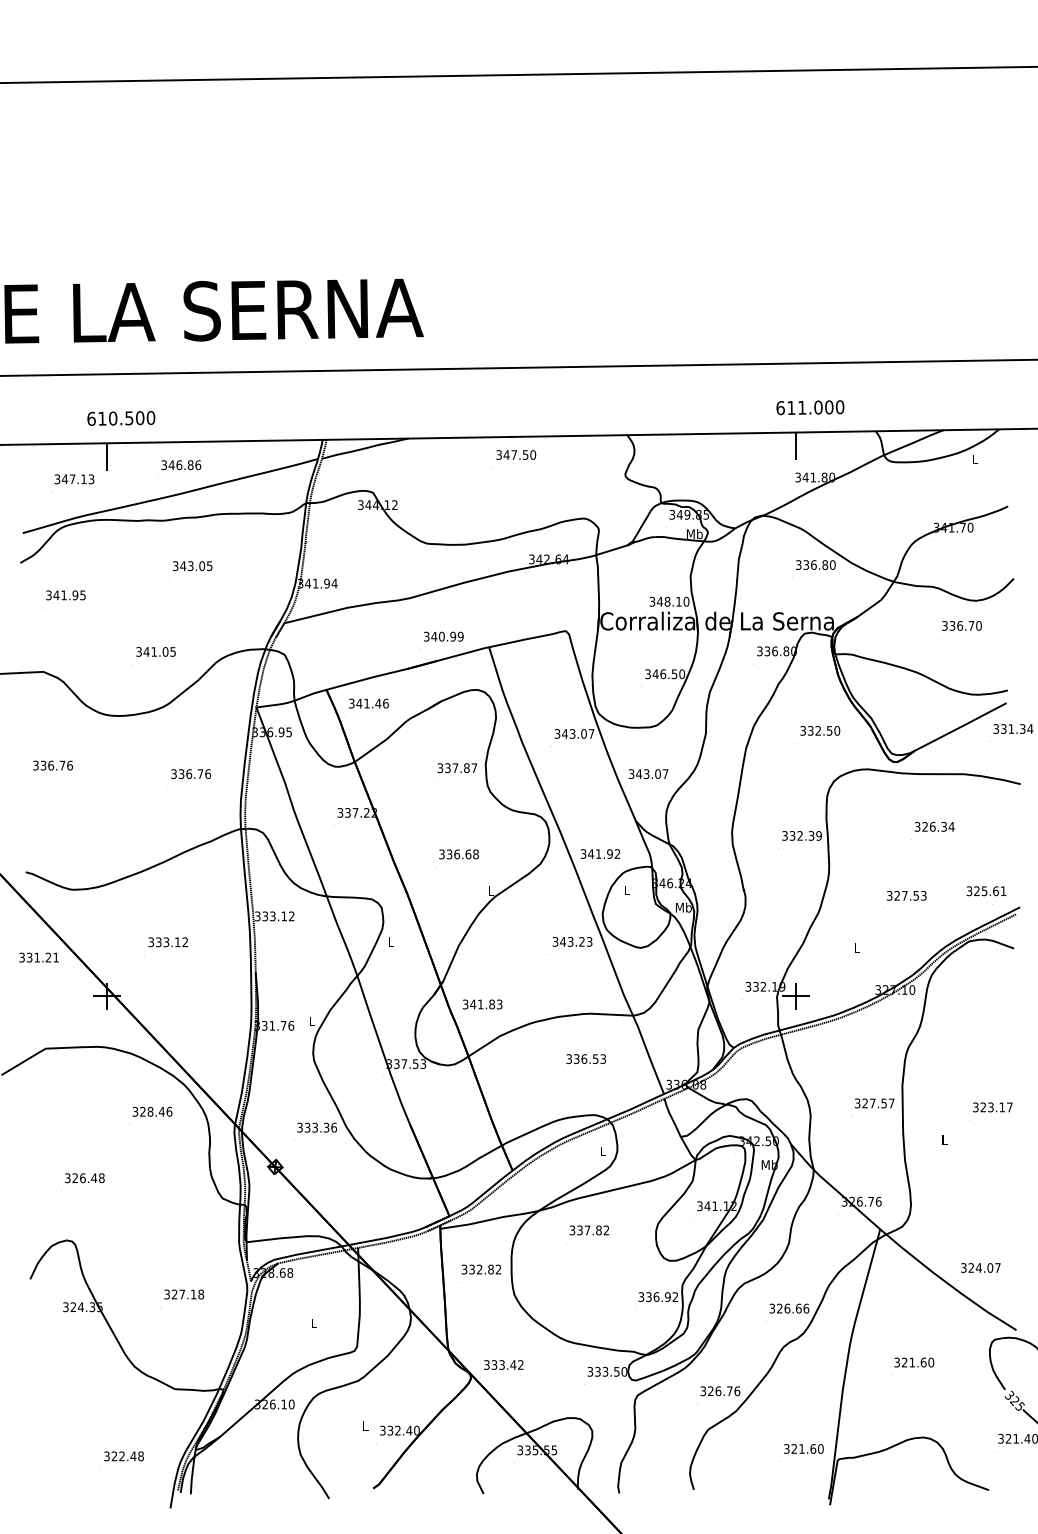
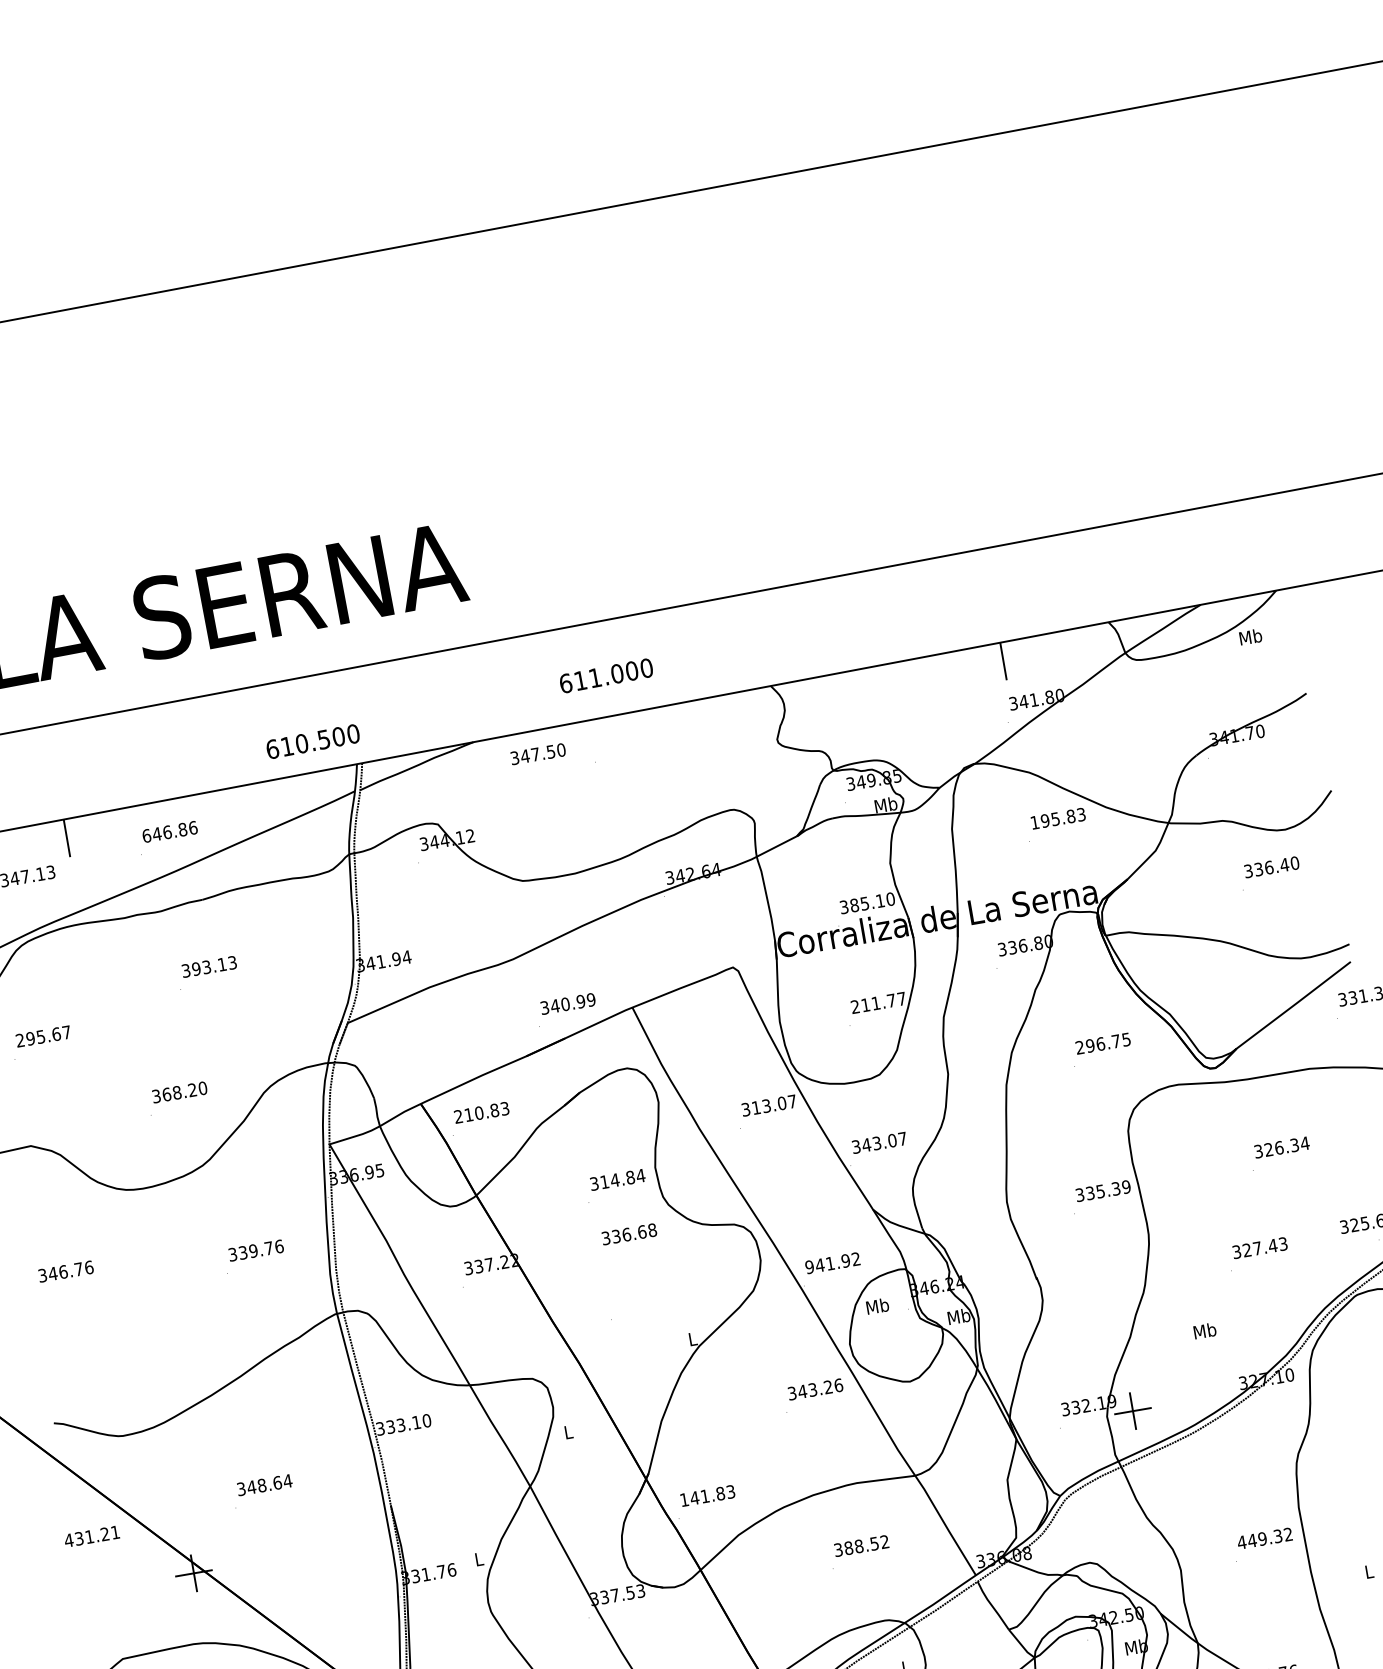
text: (810, 407) -> (606, 675), moved
text: (121, 418) -> (313, 741), moved
text: (516, 454) -> (538, 753), moved
text: (975, 459) -> (1251, 637), L -> Mb
text: (164, 465) -> (147, 836), 346.86 -> 646.86
text: (815, 564) -> (1057, 817), 336.80 -> 195.83
text: (196, 566) -> (214, 966), 343.05 -> 393.13
text: (65, 595) -> (42, 1036), 341.95 -> 295.67
text: (663, 601) -> (859, 904), 348.10 -> 385.10
text: (971, 625) -> (1284, 864), 336.70 -> 336.40
text: (159, 651) -> (184, 1090), 341.05 -> 368.20
text: (665, 674) -> (879, 1003), 346.50 -> 211.77
text: (368, 703) -> (481, 1112), 341.46 -> 210.83
text: (820, 730) -> (1103, 1043), 332.50 -> 296.75
text: (565, 733) -> (756, 1107), 343.07 -> 313.07
text: (43, 765) -> (52, 1273), 336.76 -> 346.76
text: (461, 768) -> (623, 1179), 337.87 -> 314.84
text: (189, 773) -> (253, 1250), 336.76 -> 339.76
text: (799, 835) -> (1099, 1191), 332.39 -> 335.39
text: (583, 853) -> (809, 1266), 341.92 -> 941.92
text: (458, 854) -> (628, 1234), moved
text: (627, 890) -> (878, 1306), L -> Mb
text: (916, 895) -> (1273, 1245), 327.53 -> 327.43
text: (291, 916) -> (426, 1421), 333.12 -> 333.10
text: (589, 941) -> (838, 1384), 343.23 -> 343.26
text: (171, 942) -> (269, 1484), 333.12 -> 348.64
text: (857, 948) -> (1205, 1331), L -> Mb
text: (21, 957) -> (68, 1540), 331.21 -> 431.21
text: (465, 1004) -> (684, 1499), 341.83 -> 141.83
text: (589, 1059) -> (866, 1545), 336.53 -> 388.52
text: (874, 1103) -> (1264, 1538), 327.57 -> 449.32

